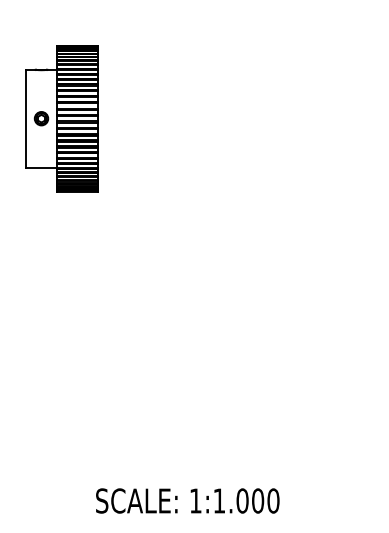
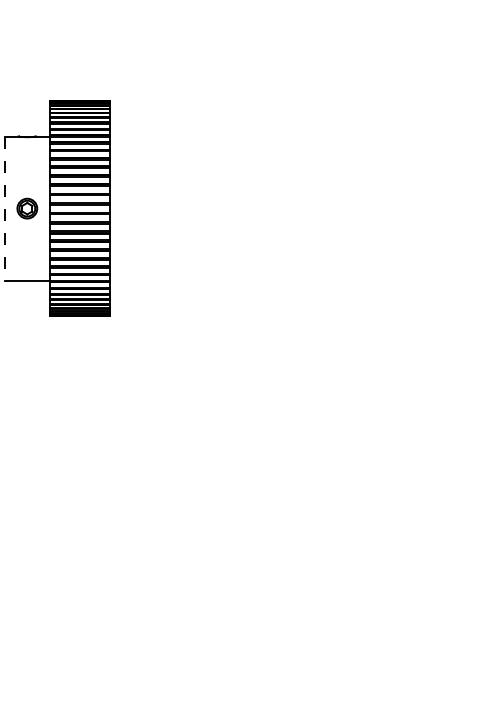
line: (26, 118) -> (5, 208), solid -> dashed

